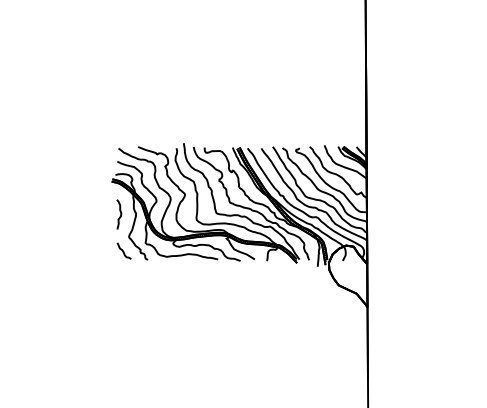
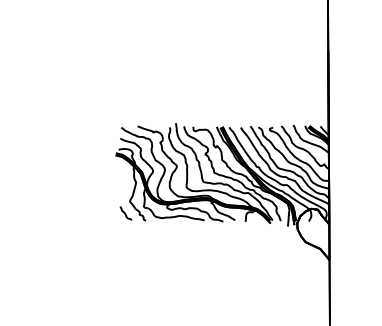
curve: (120, 214) -> (122, 182), removed

